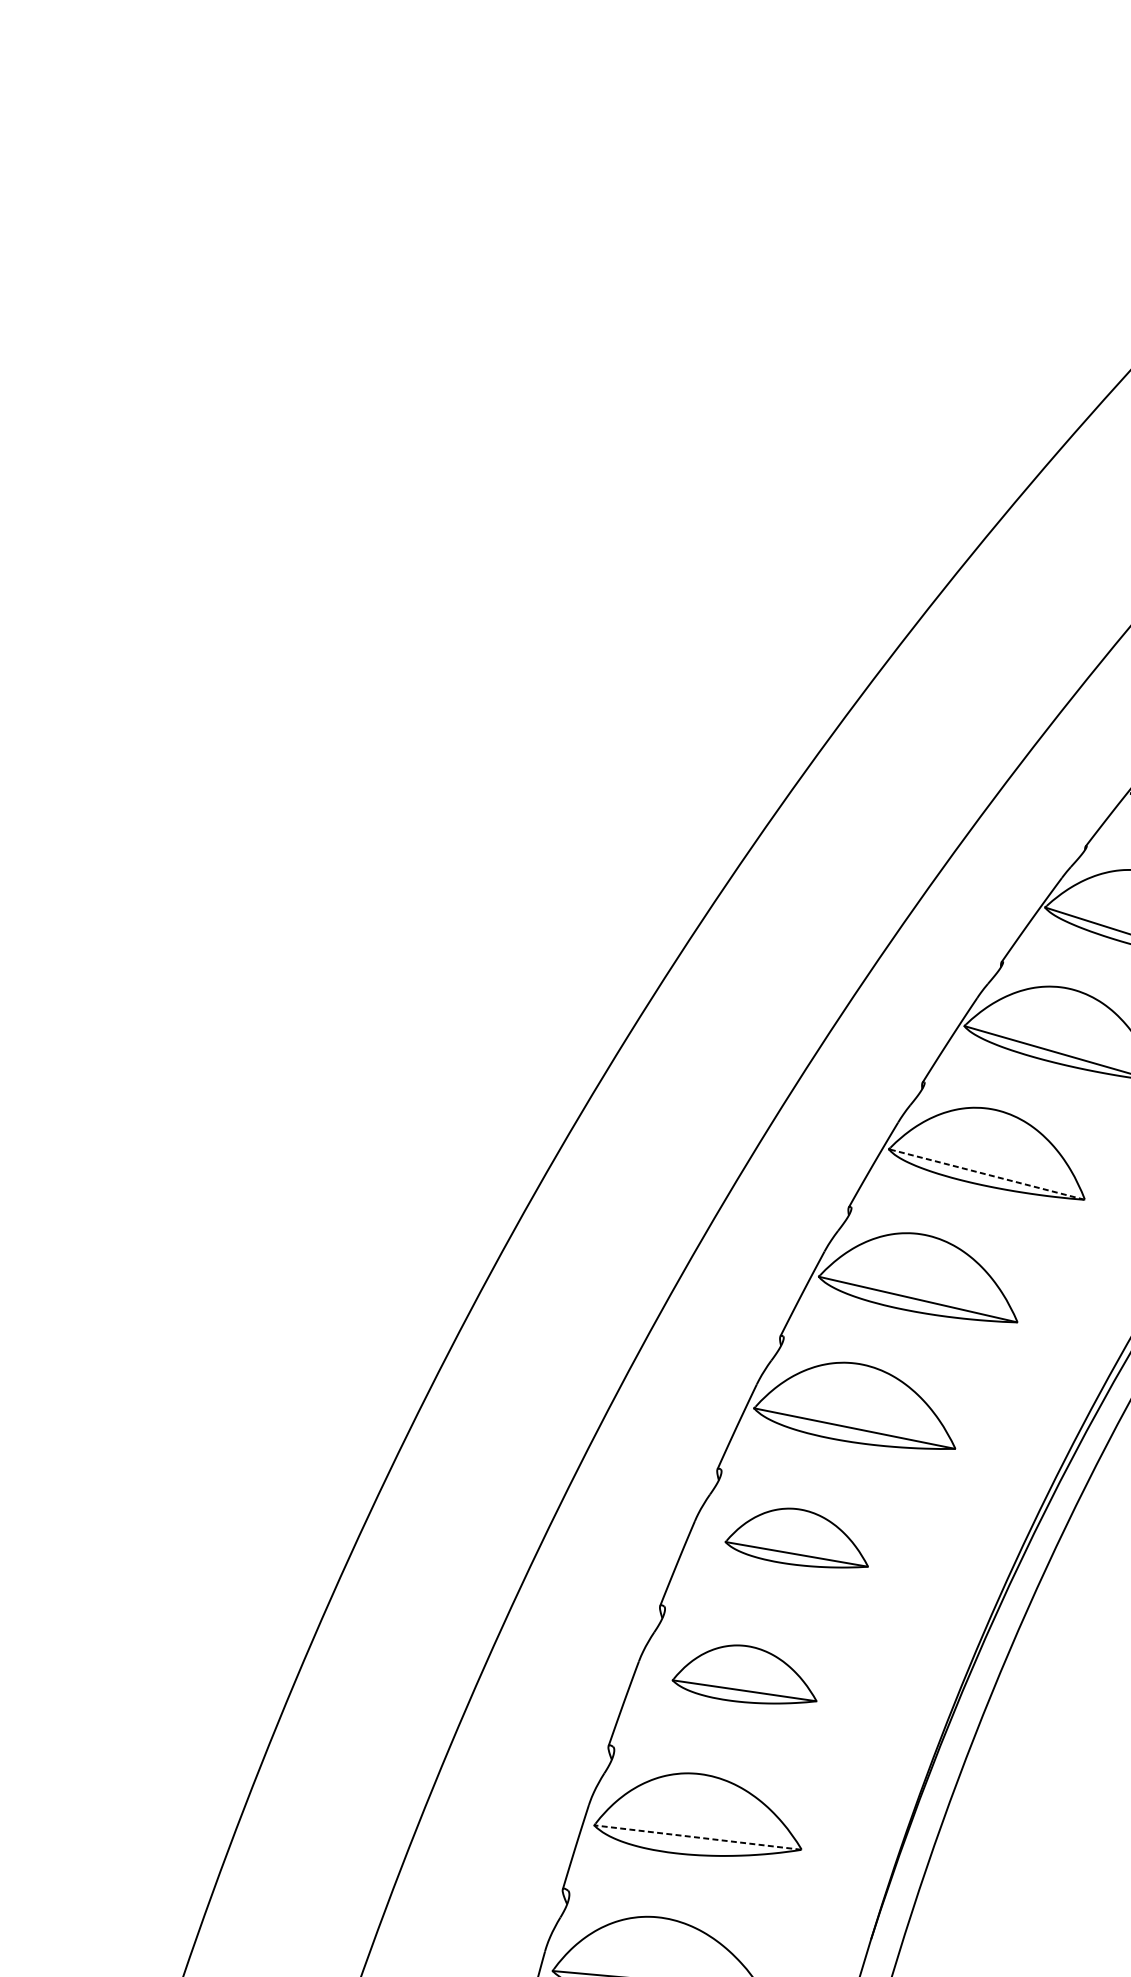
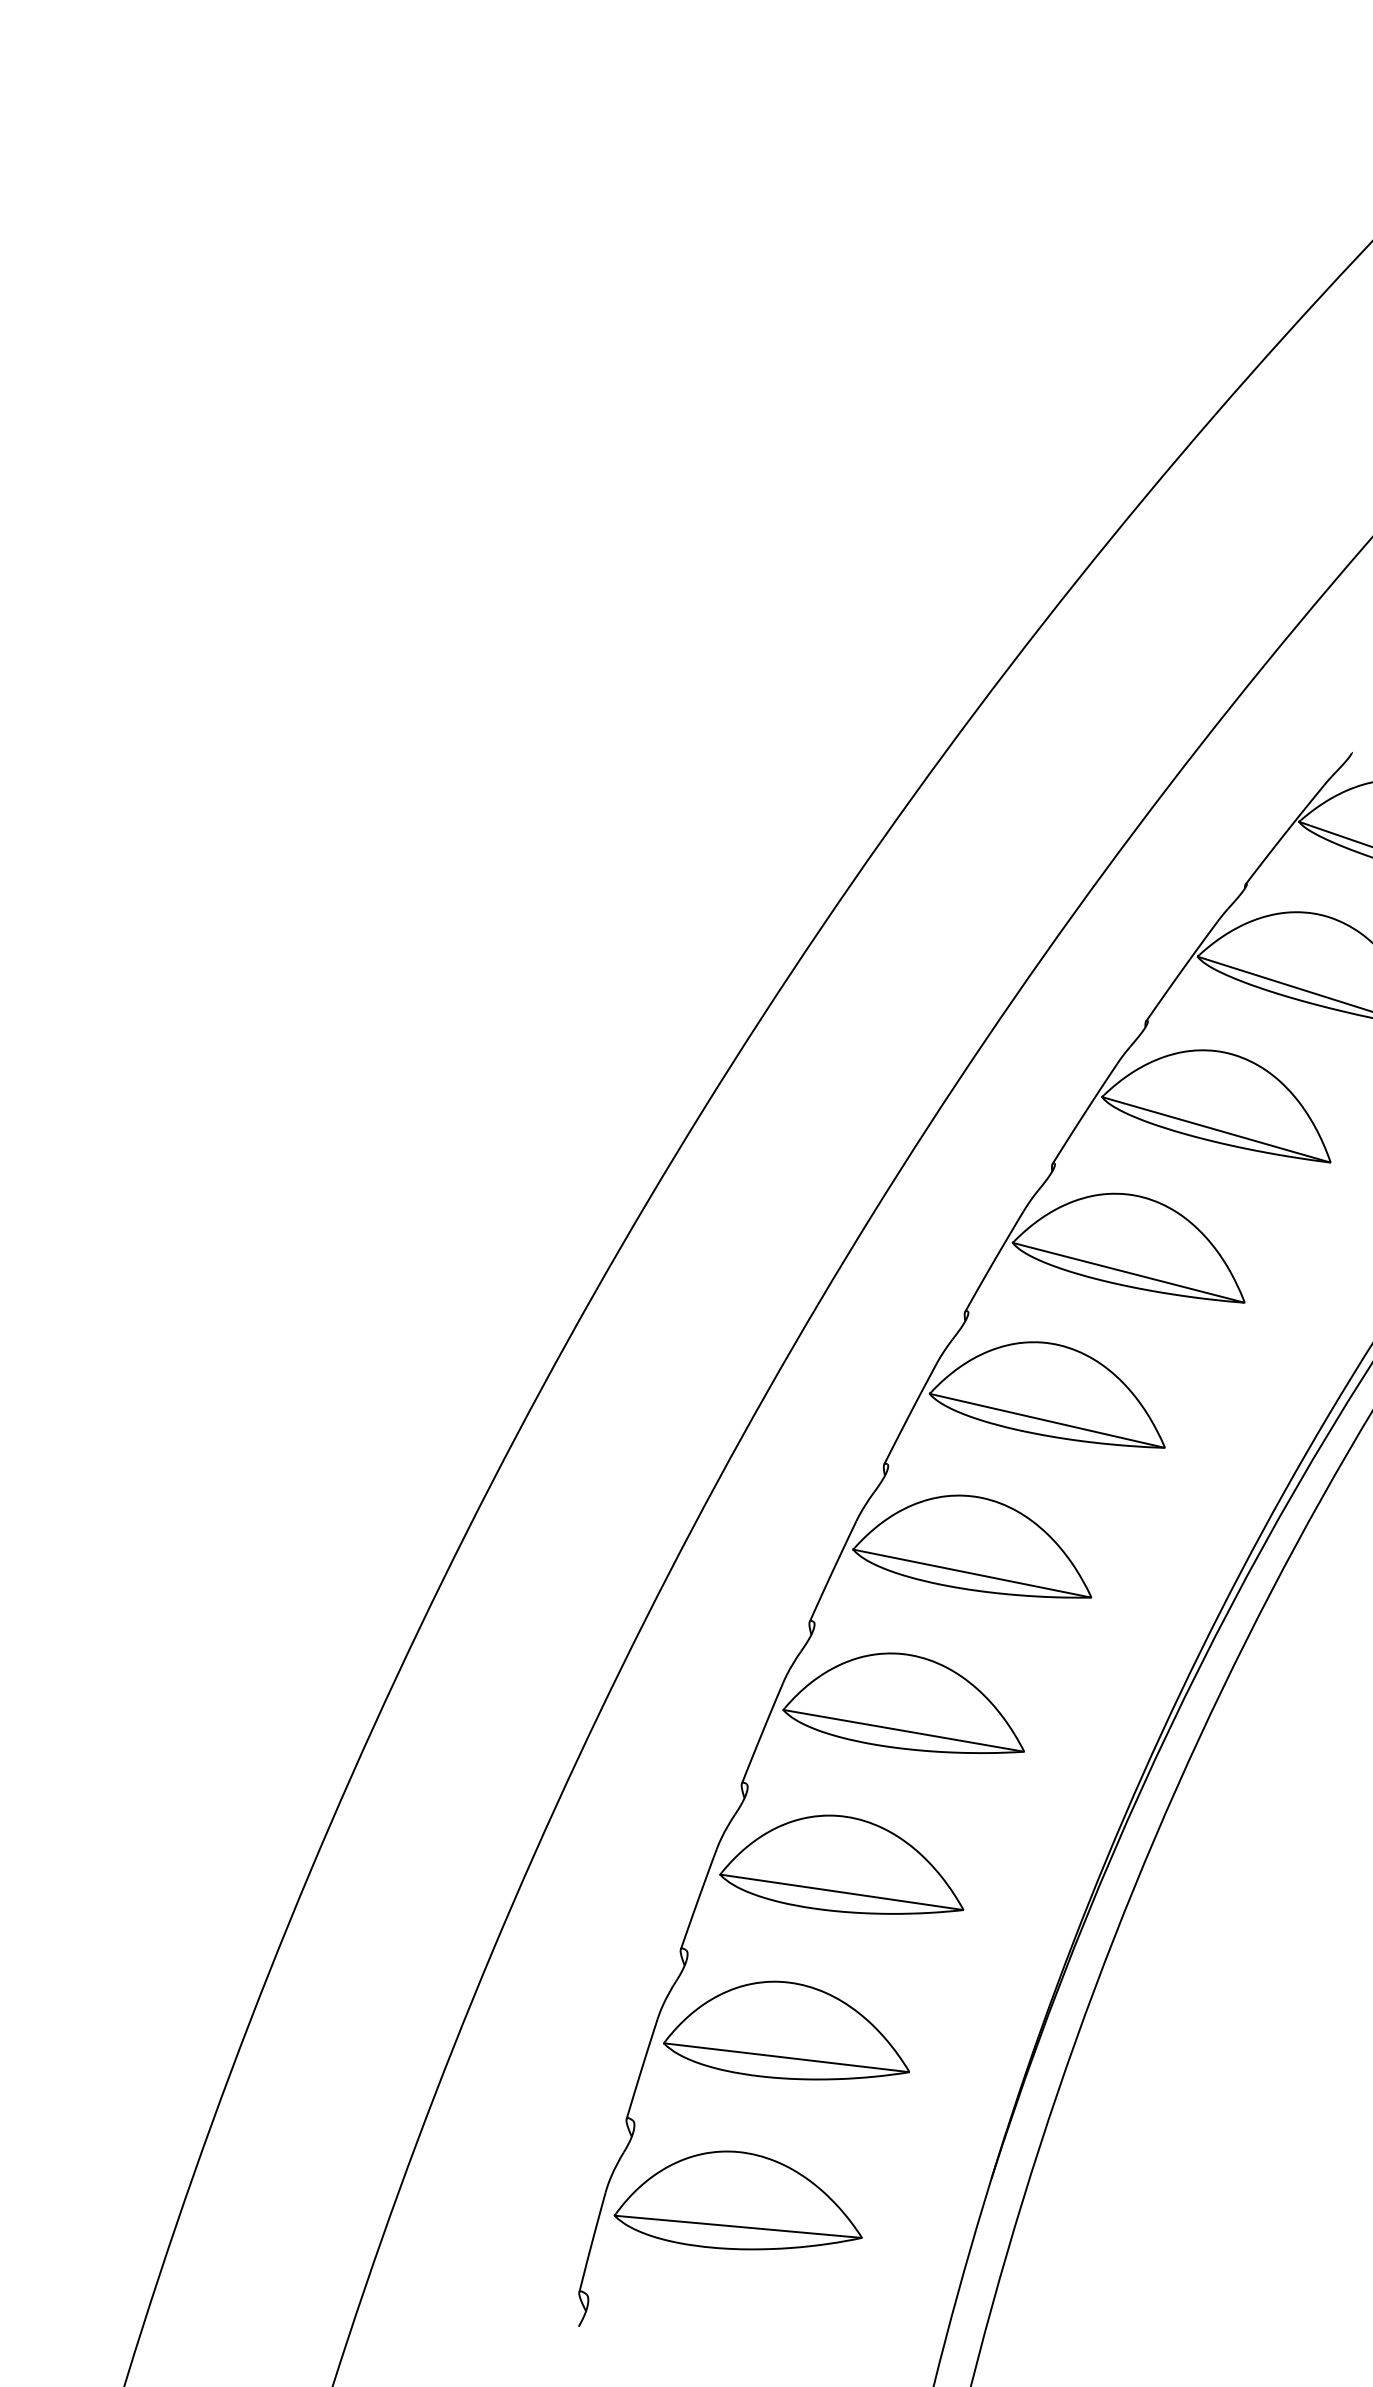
line: (986, 1174) -> (1128, 1272), dashed -> solid
part: (796, 1537) -> (903, 1702), size x1.43
part: (744, 1674) -> (841, 1864), size x1.43
line: (697, 1837) -> (786, 2057), dashed -> solid

